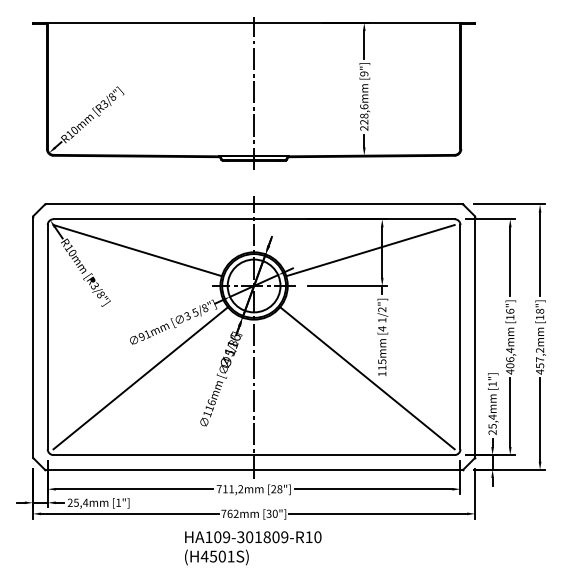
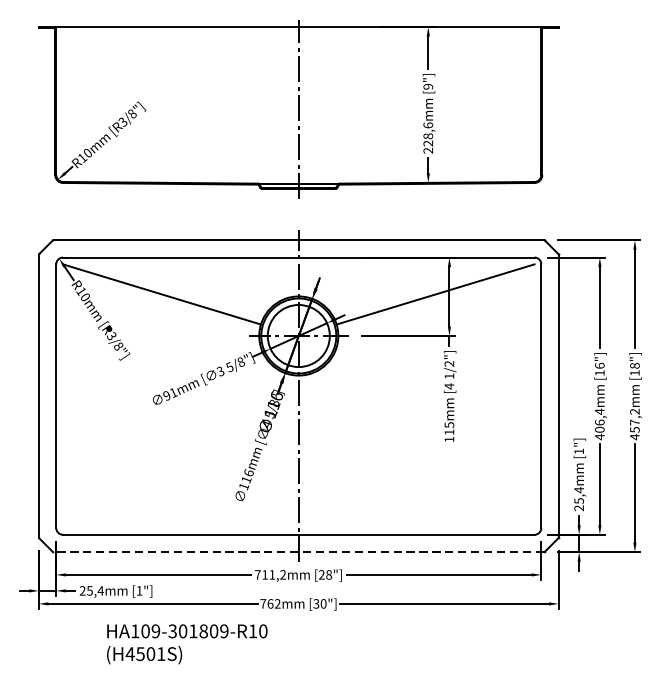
line: (140, 378) -> (165, 444), removed
line: (367, 378) -> (432, 444), removed
line: (254, 469) -> (299, 551), solid -> dashed
text: (253, 548) -> (187, 644), moved

